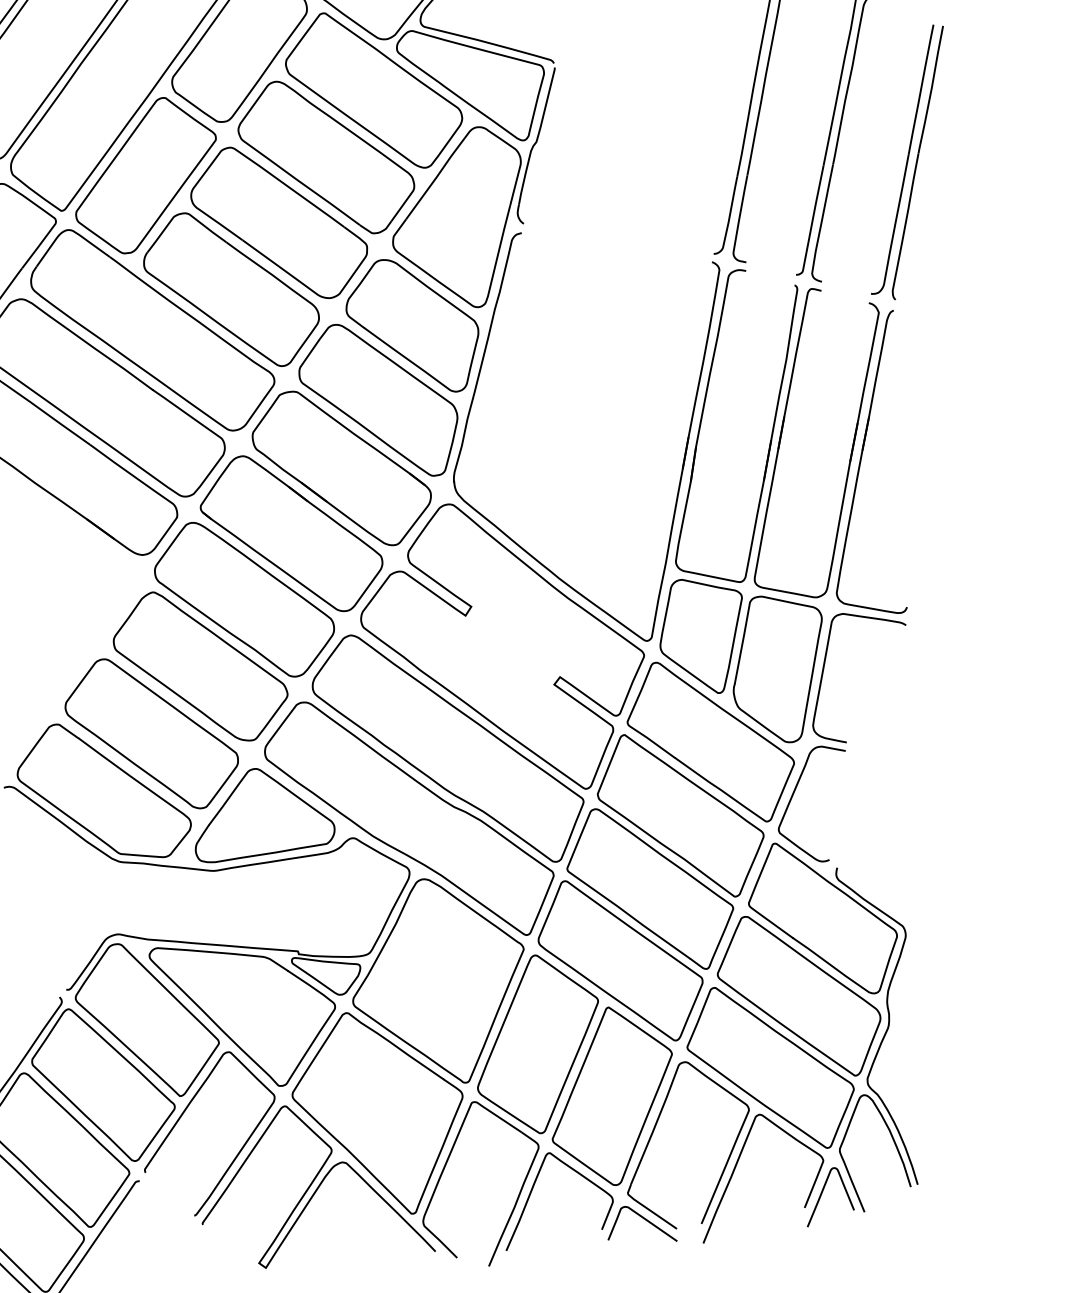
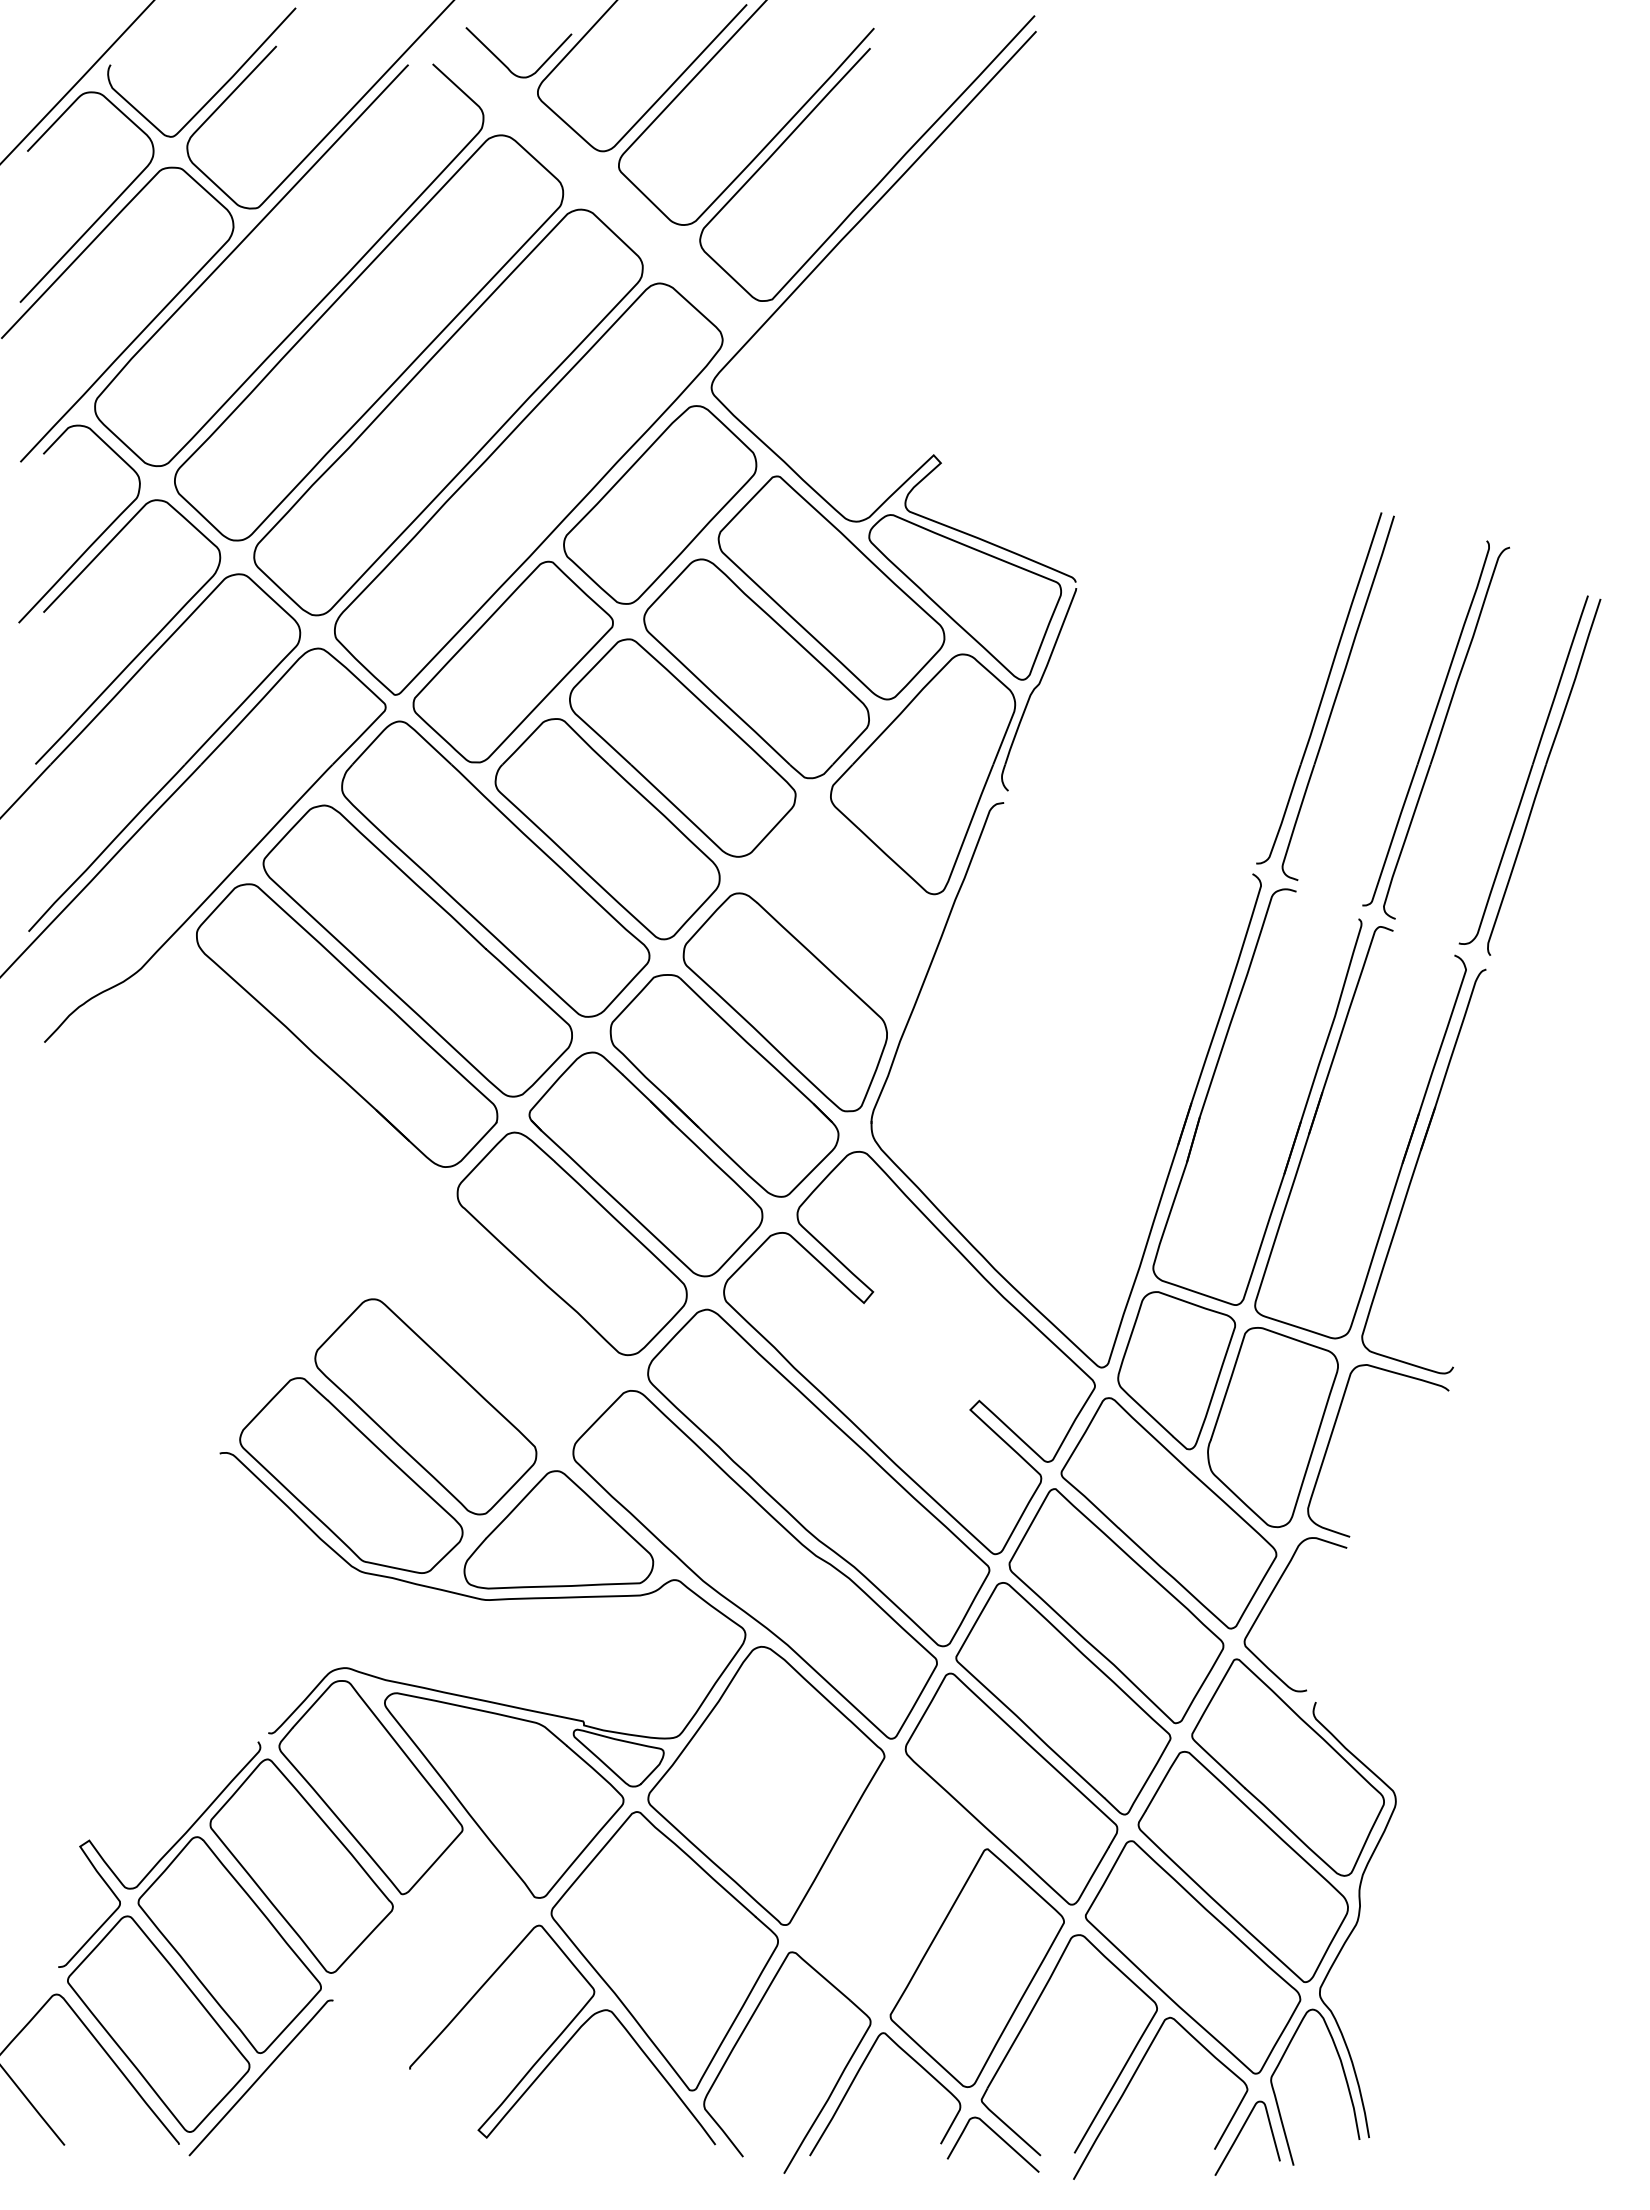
curve: (398, 351) -> (819, 939), removed
curve: (218, 638) -> (530, 1290), removed
part: (537, 1044) -> (886, 1886), removed
curve: (183, 1114) -> (402, 1919), removed

